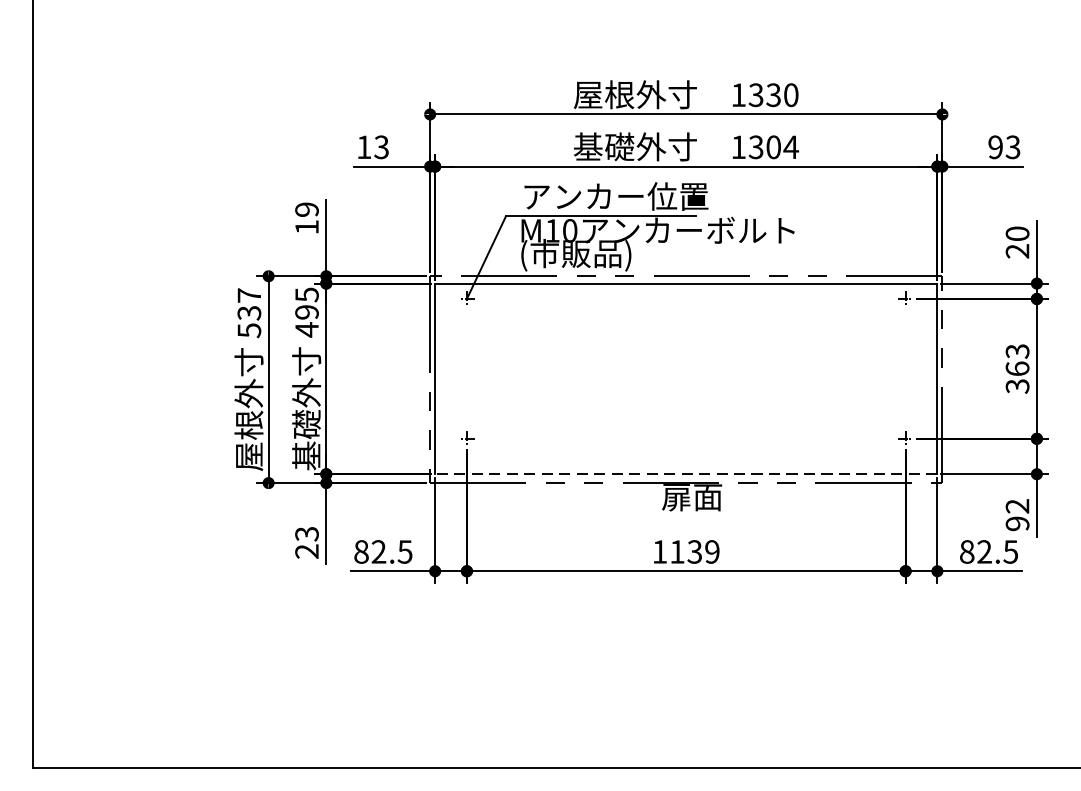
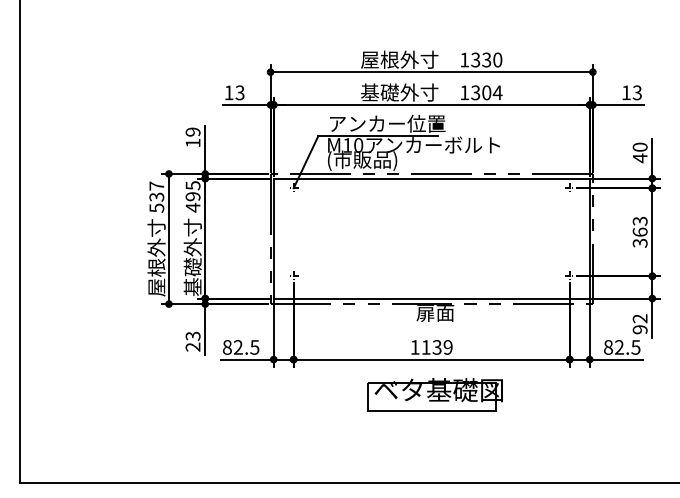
text: (994, 146) -> (625, 92), 93 -> 13
text: (1016, 251) -> (639, 158), 20 -> 40
line: (685, 474) -> (431, 298), dashed -> solid
part: (690, 626) -> (434, 394), added

